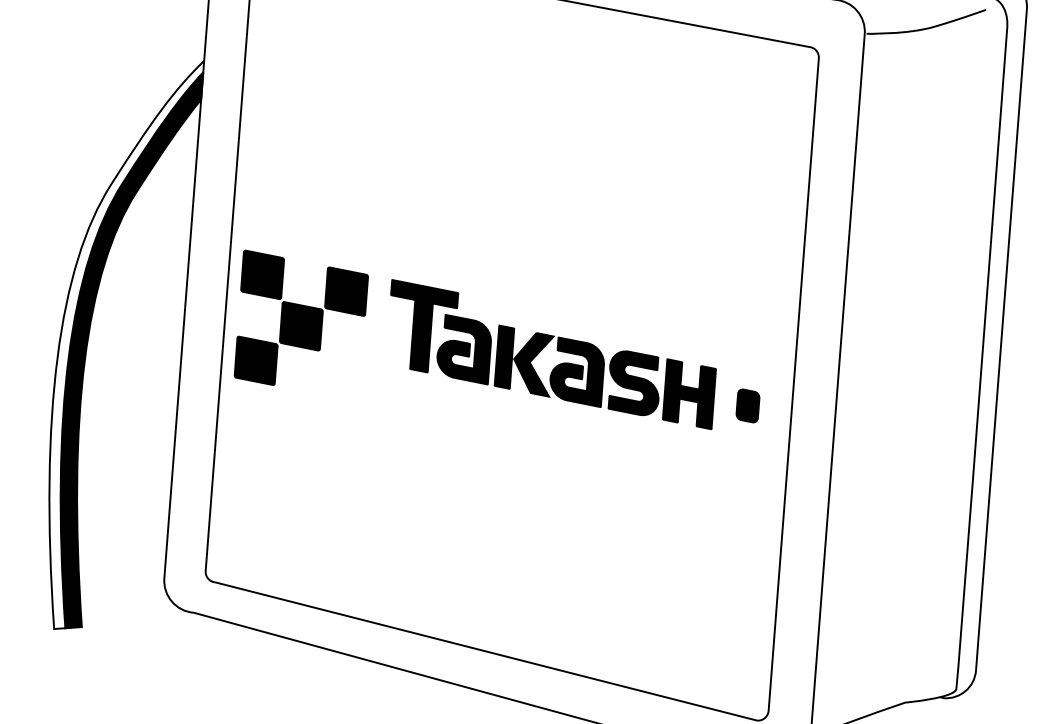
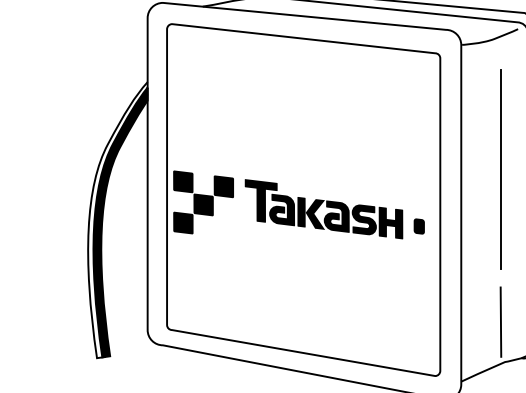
line: (926, 299) -> (500, 169), added
line: (902, 617) -> (500, 321), added

